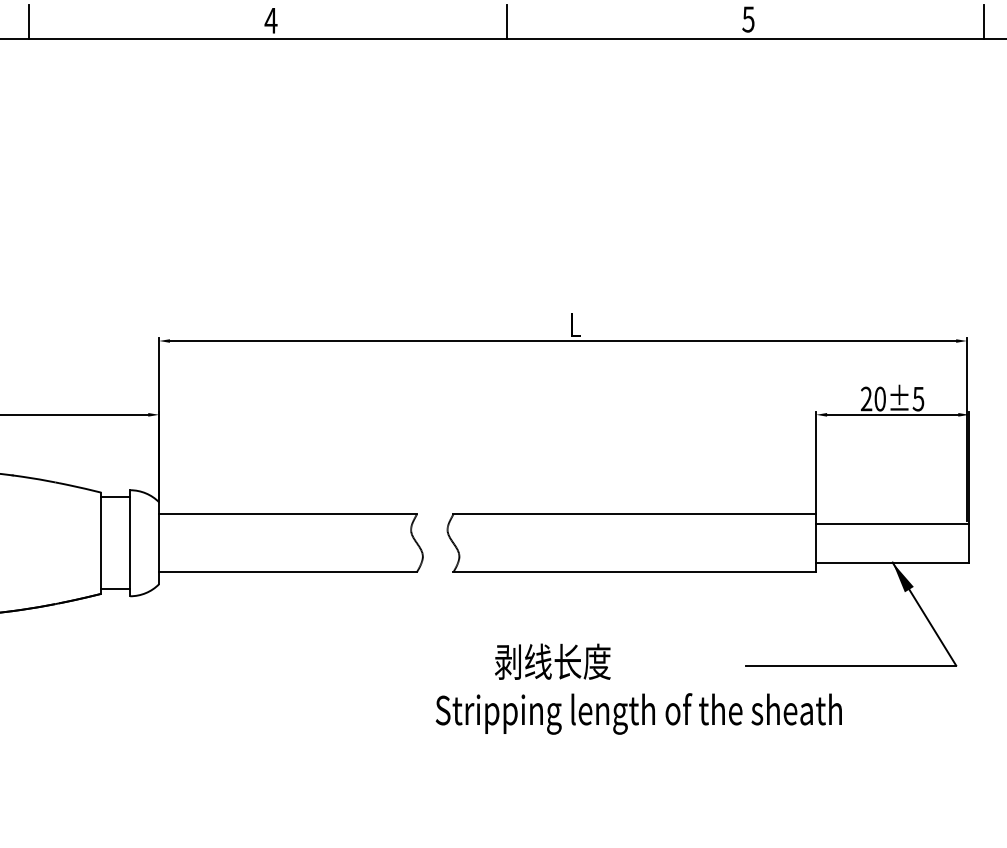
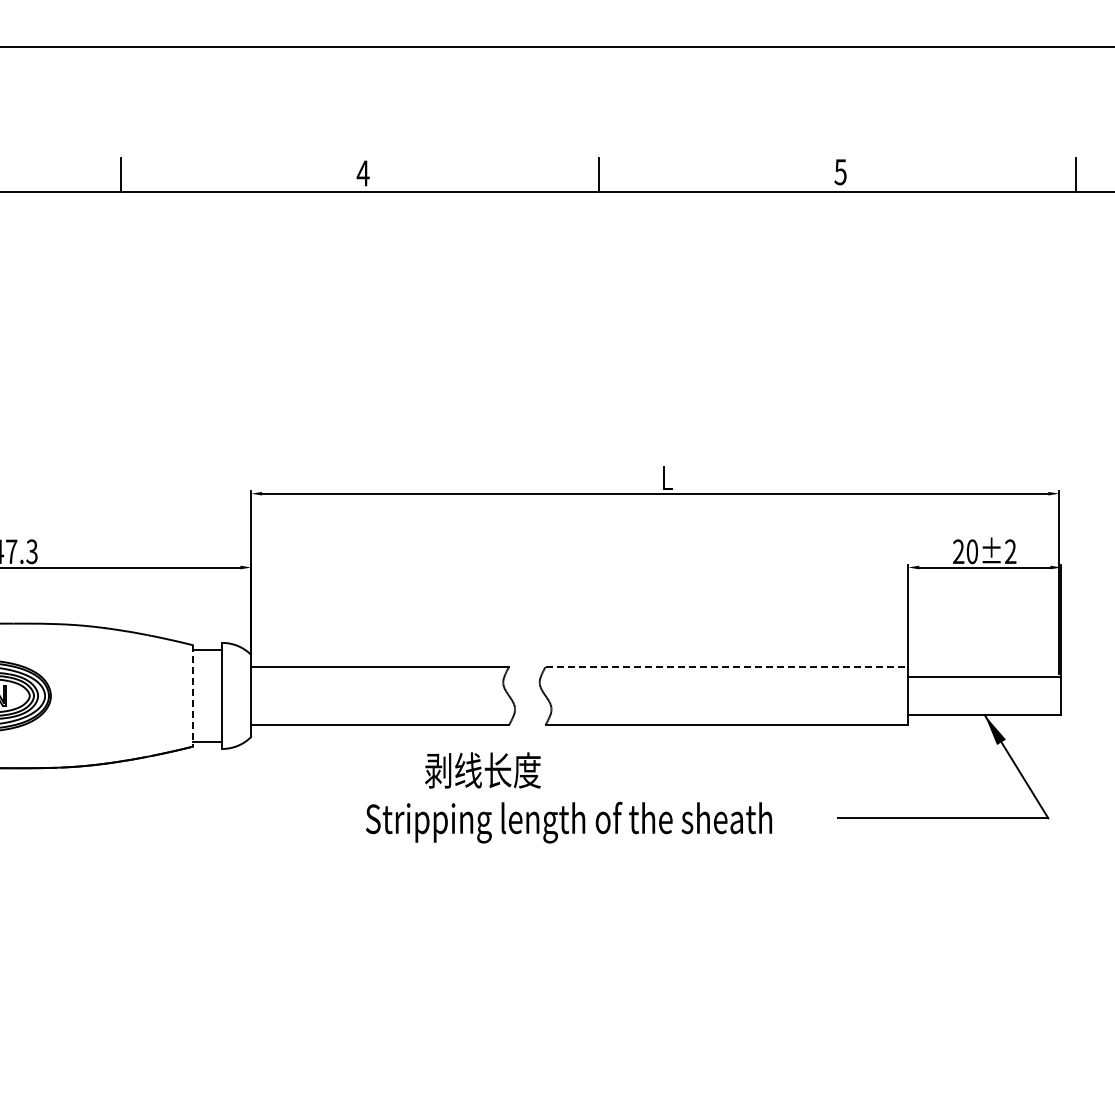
text: (918, 398) -> (1010, 551), 20±5 -> 20±2
line: (635, 514) -> (727, 667), solid -> dashed
line: (101, 542) -> (193, 695), solid -> dashed
text: (639, 688) -> (569, 797), moved

